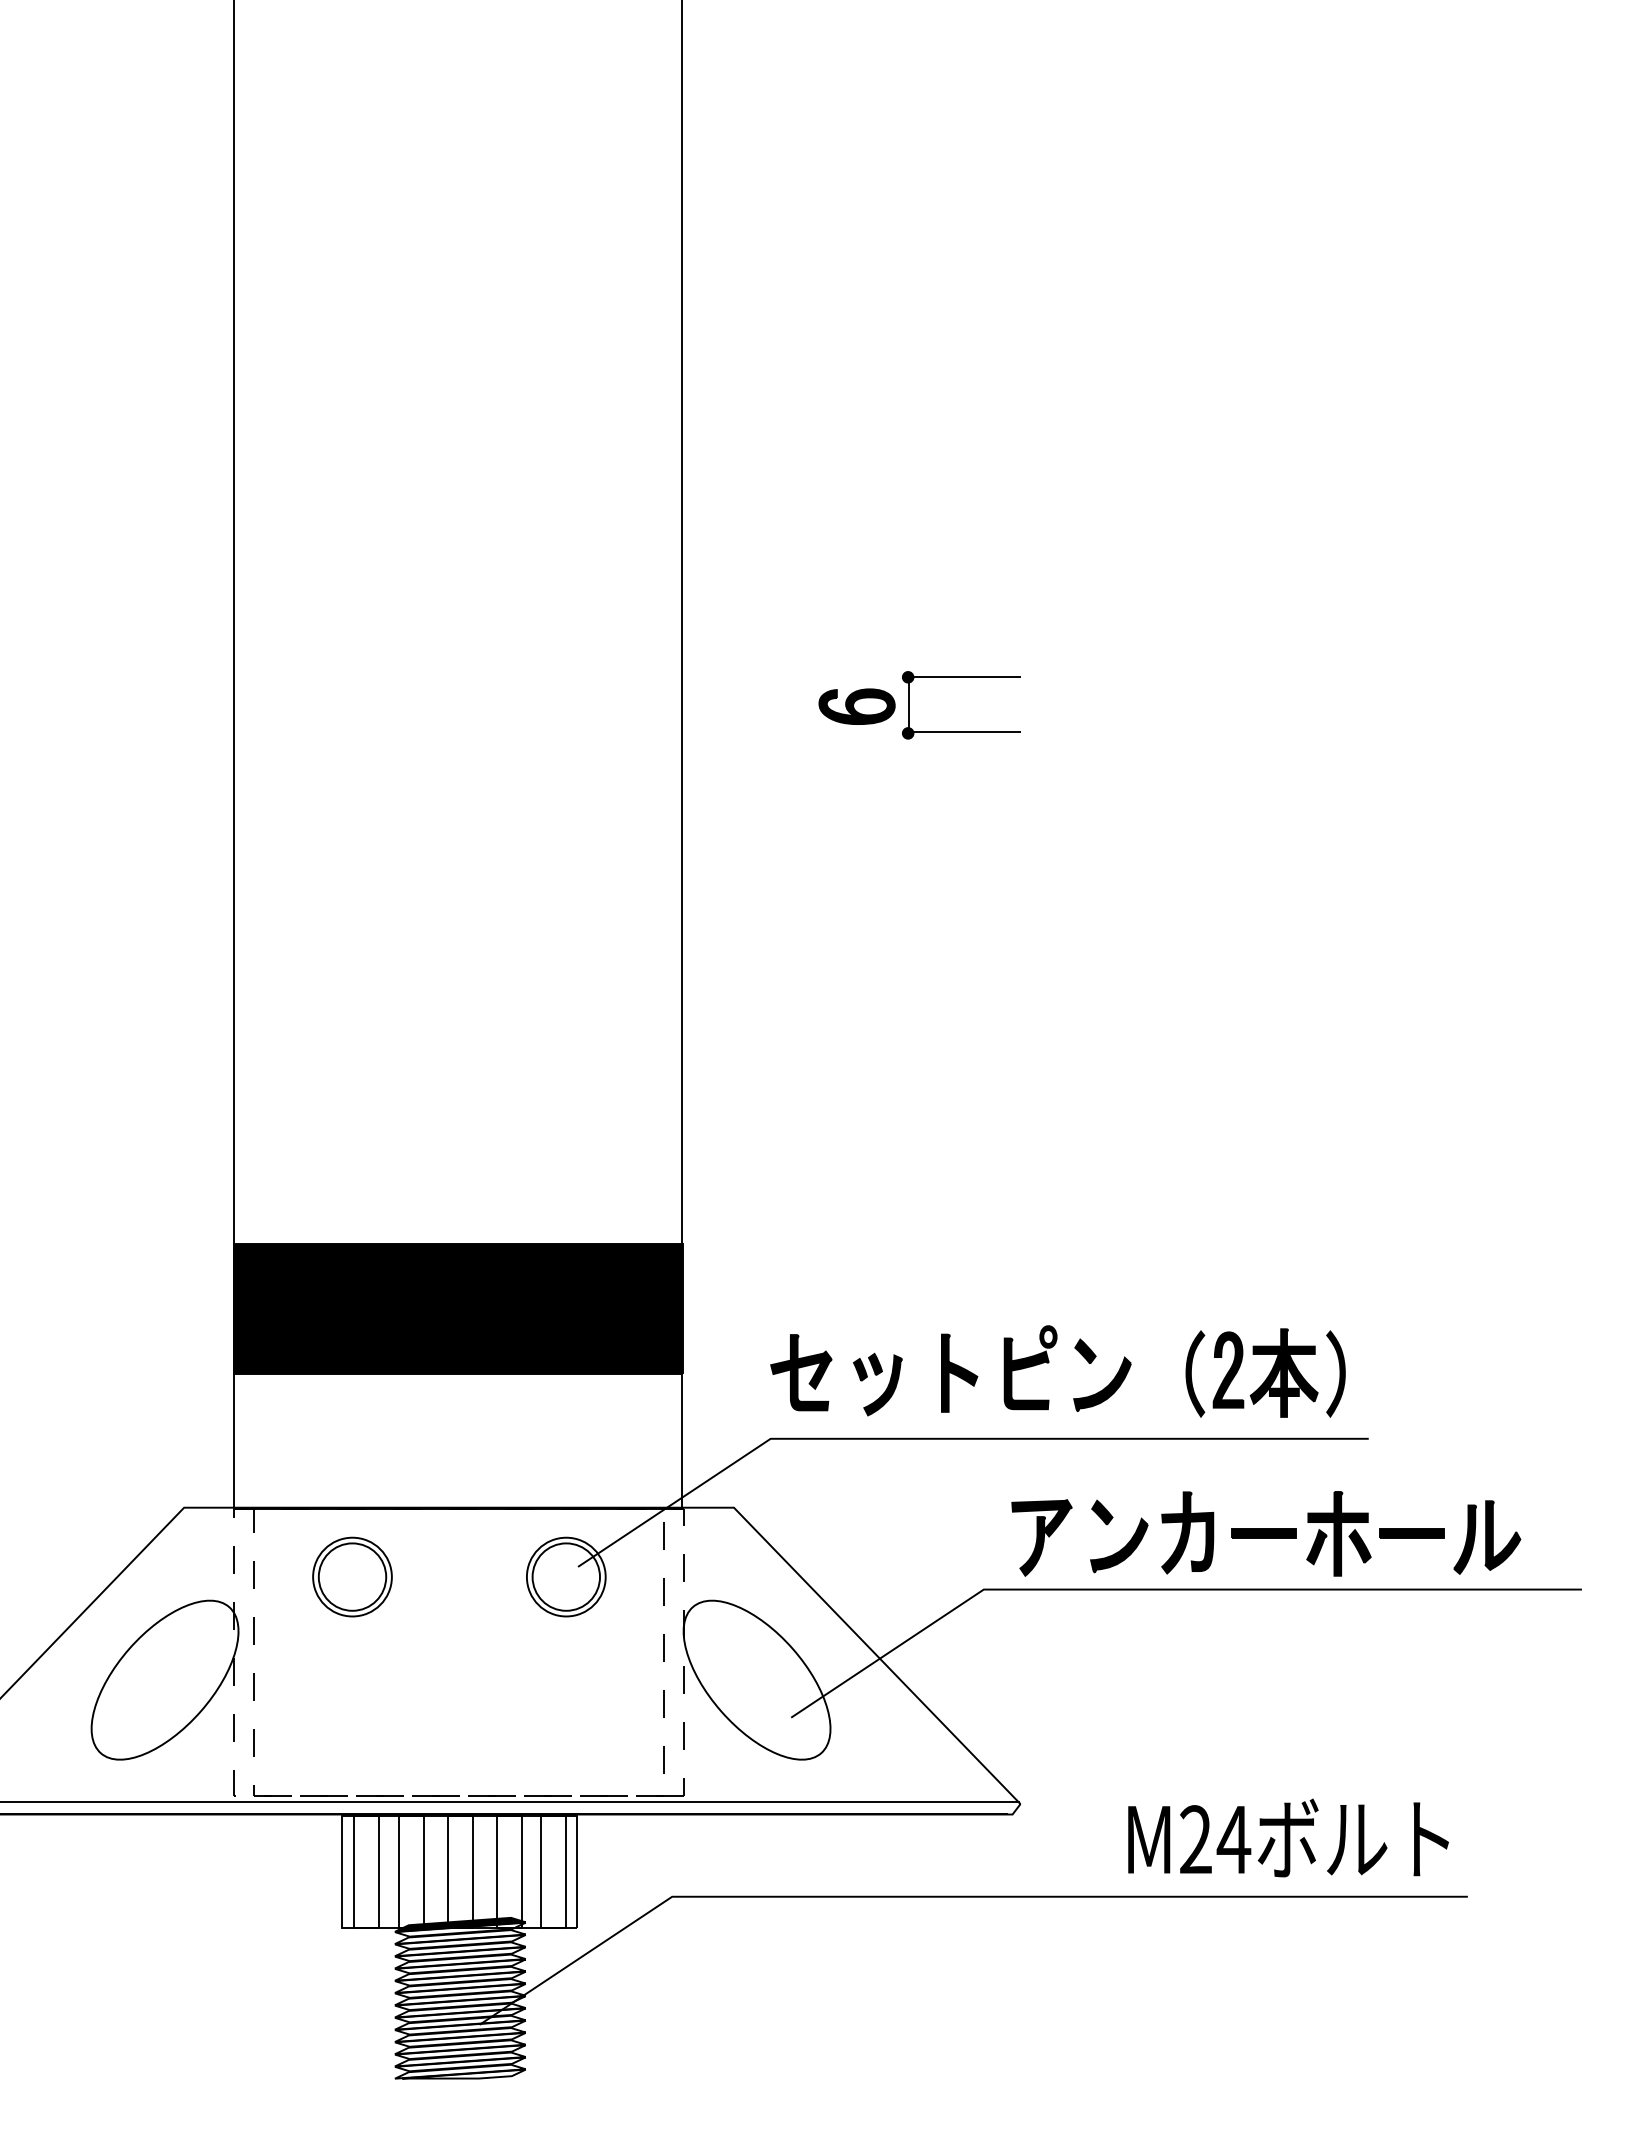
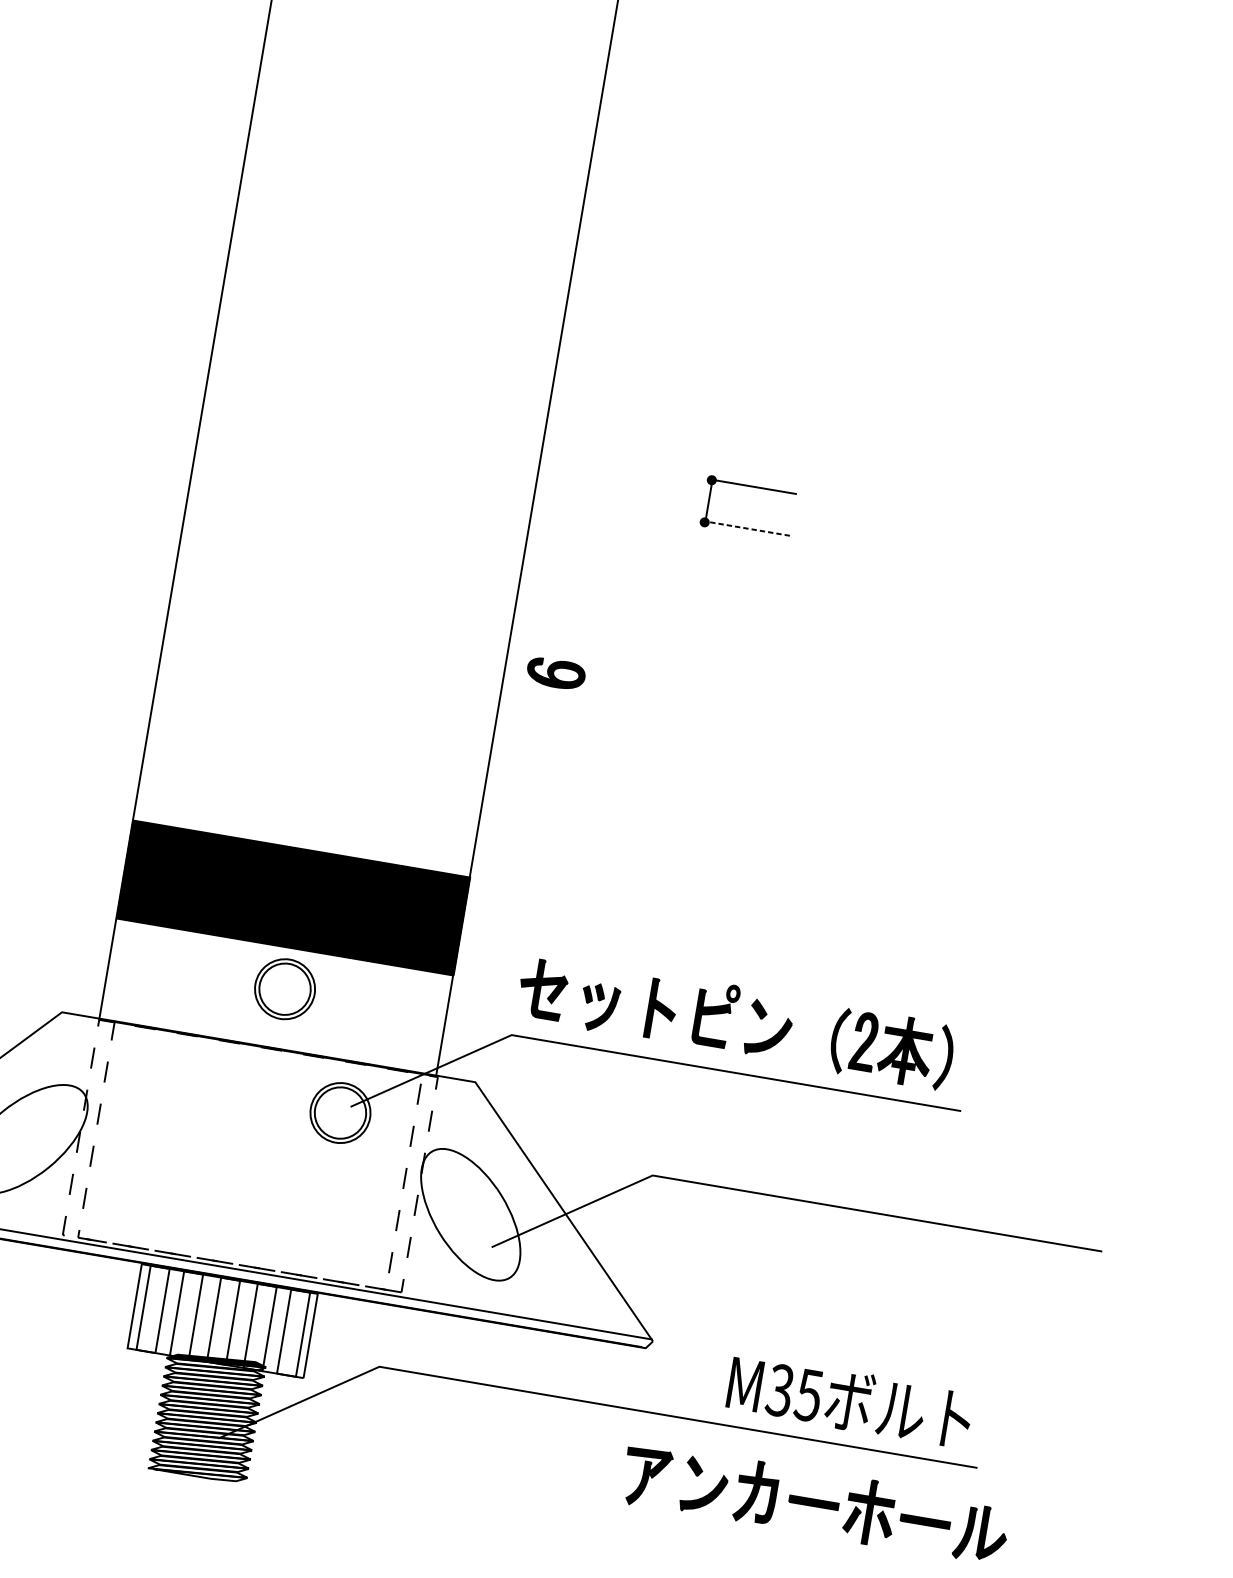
part: (856, 706) -> (555, 673), moved
line: (963, 732) -> (746, 528), solid -> dashed
part: (1266, 1533) -> (815, 1503), moved
part: (352, 1576) -> (285, 988), moved
text: (1215, 1839) -> (795, 1392), M24 -> M35

